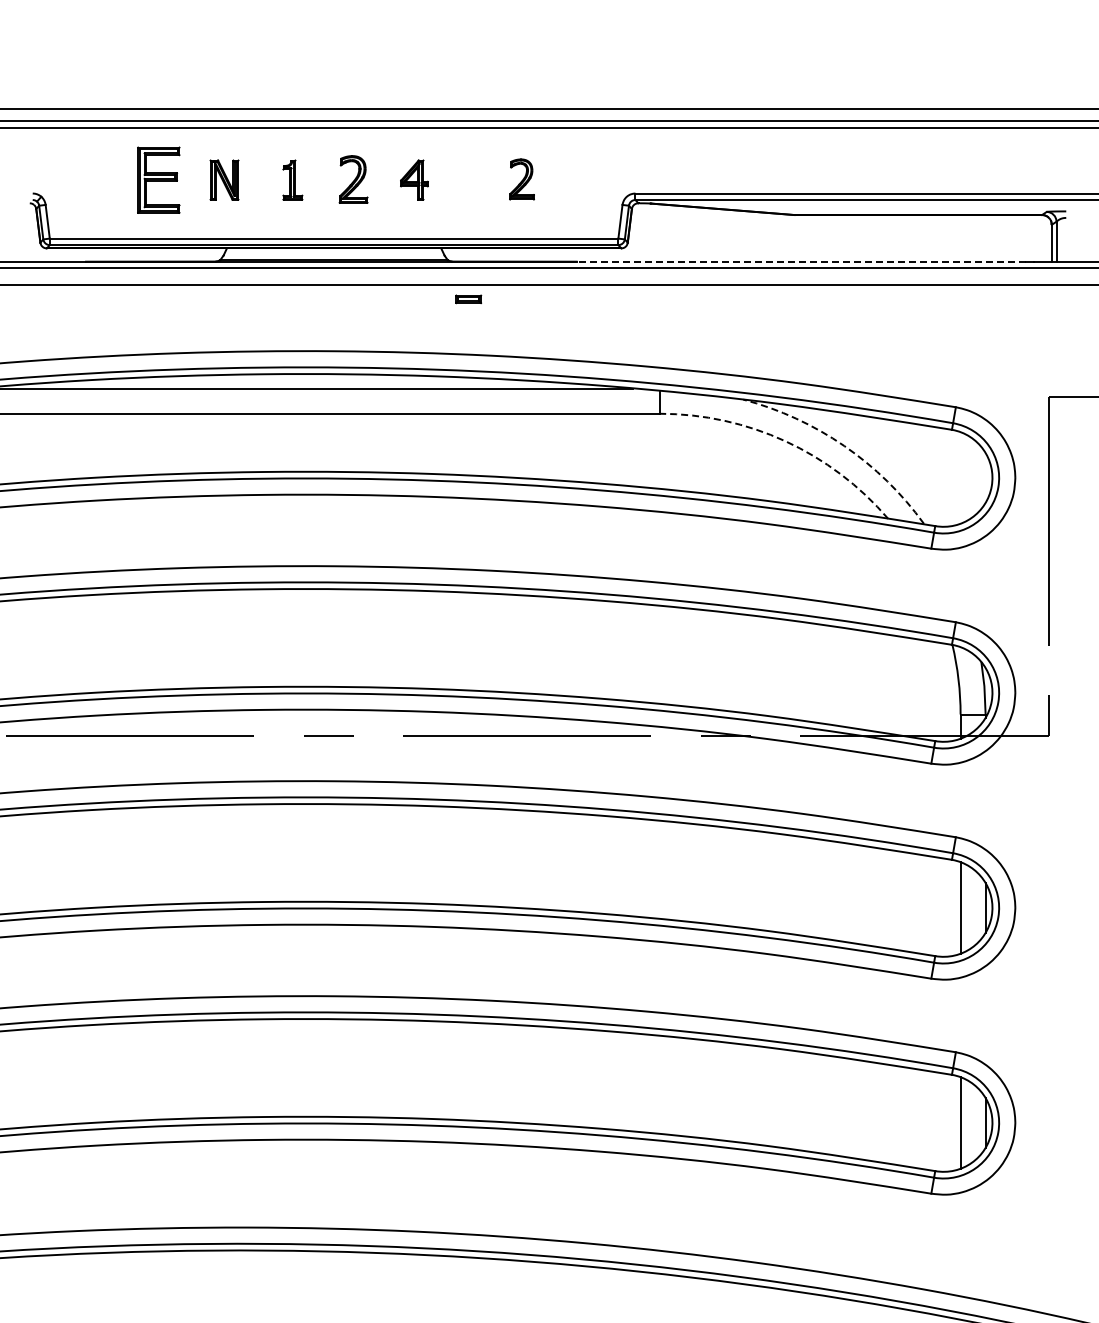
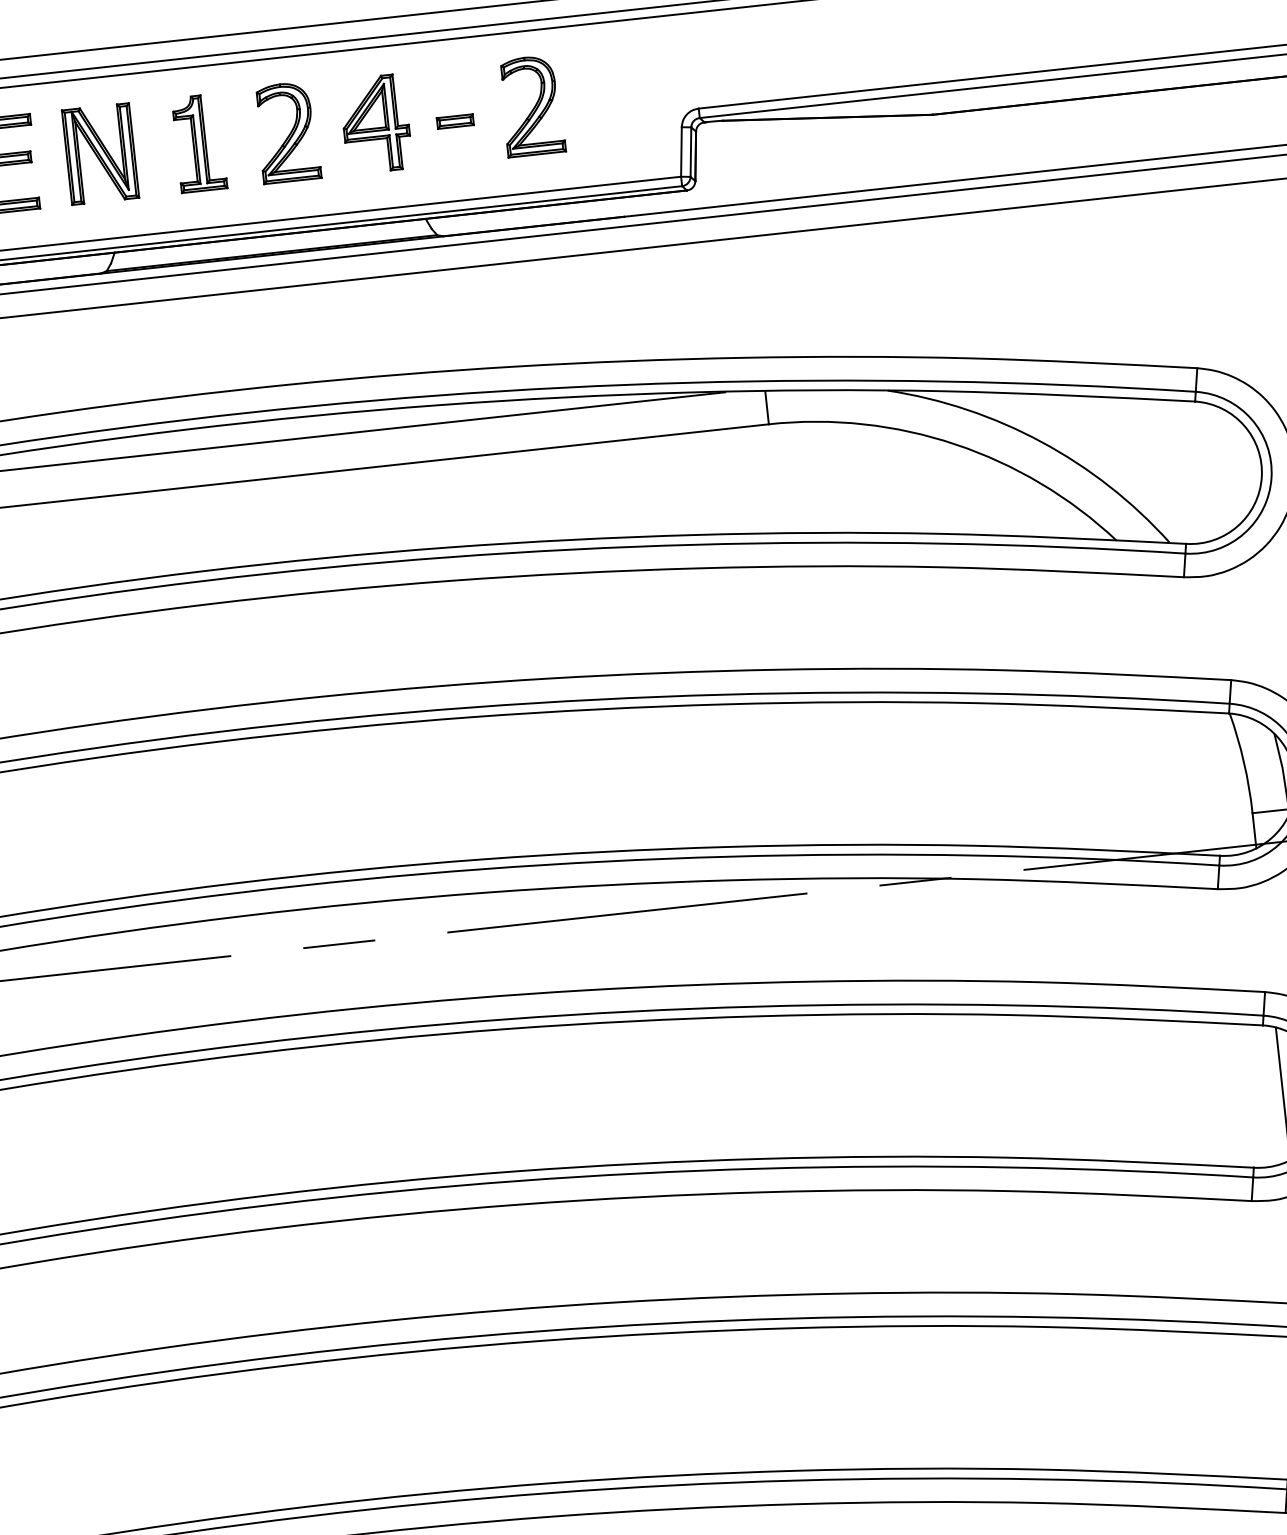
part: (224, 179) -> (100, 153), size x1.67
part: (292, 179) -> (198, 142), size x1.67
part: (353, 179) -> (287, 132), size x1.43
part: (414, 179) -> (375, 123), size x1.67
part: (521, 179) -> (531, 106), size x1.67
line: (801, 261) -> (950, 181), dashed -> solid
part: (468, 299) -> (455, 121), moved
arc: (785, 441) -> (955, 444), dashed -> solid
arc: (844, 446) -> (1041, 442), dashed -> solid

